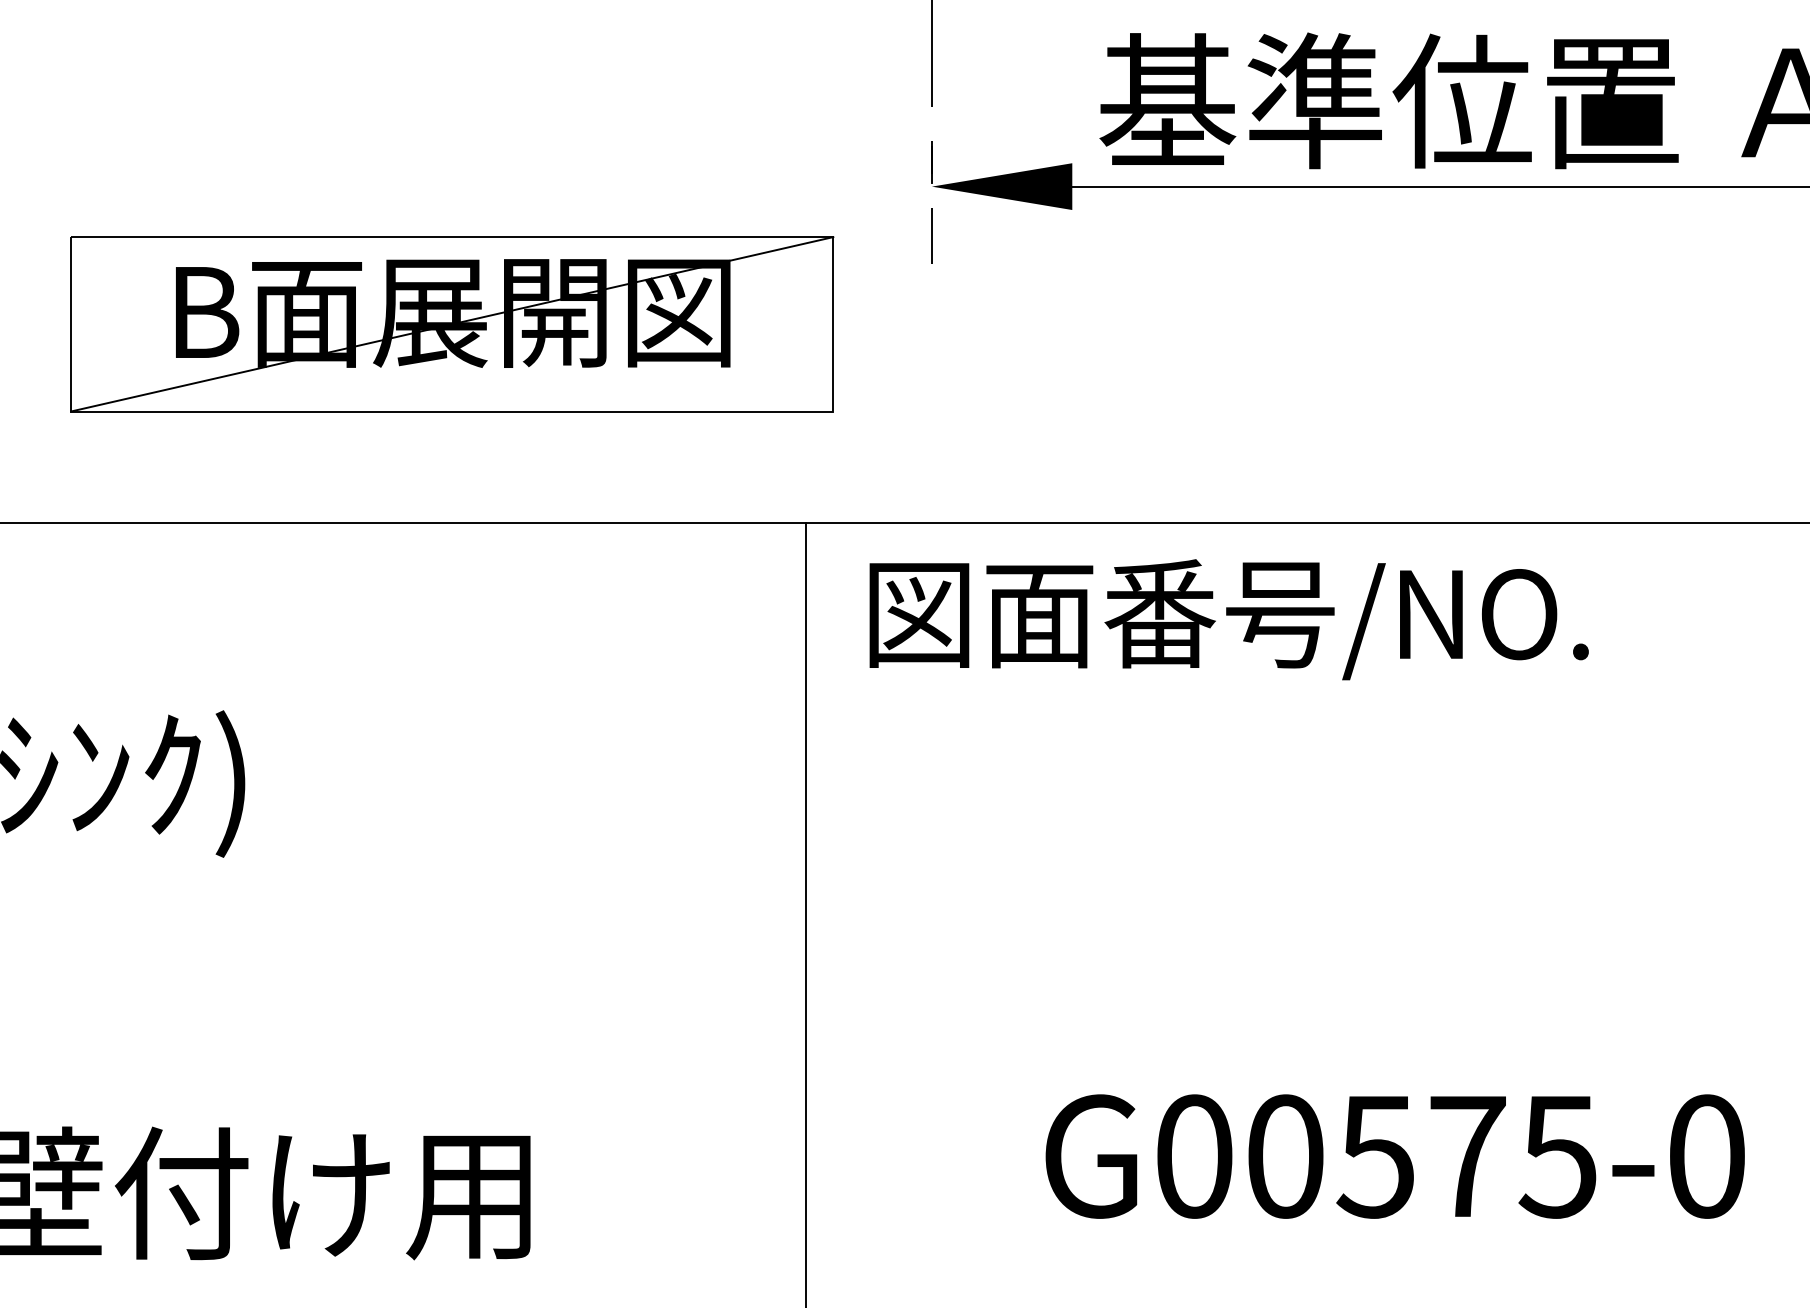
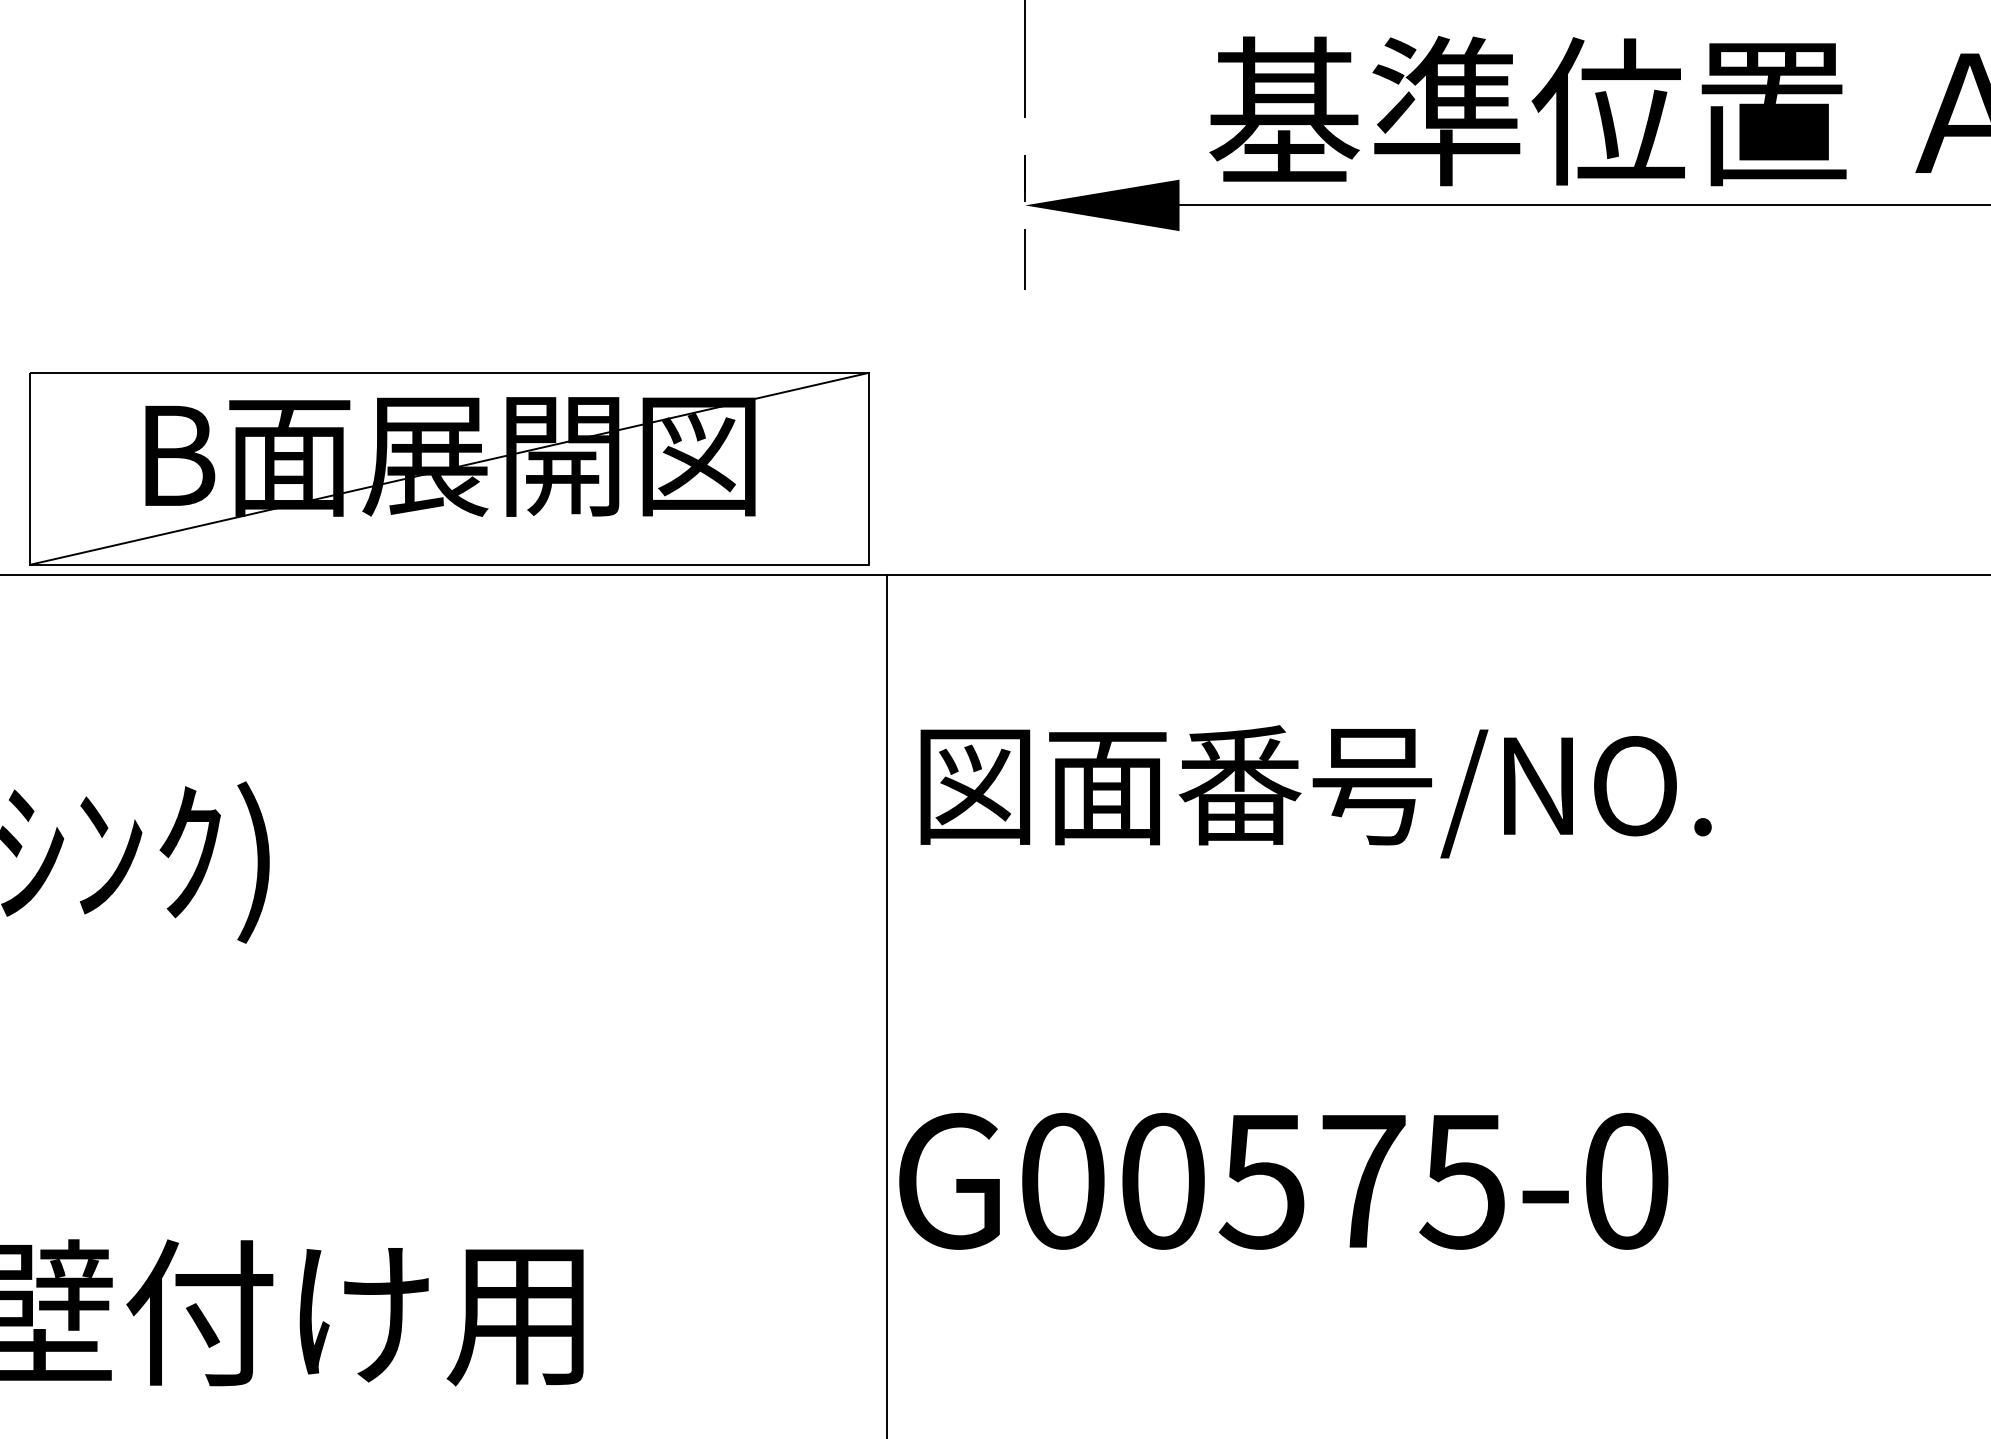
part: (452, 323) -> (449, 468), moved
text: (1228, 619) -> (1315, 791), moved
text: (1395, 1155) -> (1283, 1180), moved

